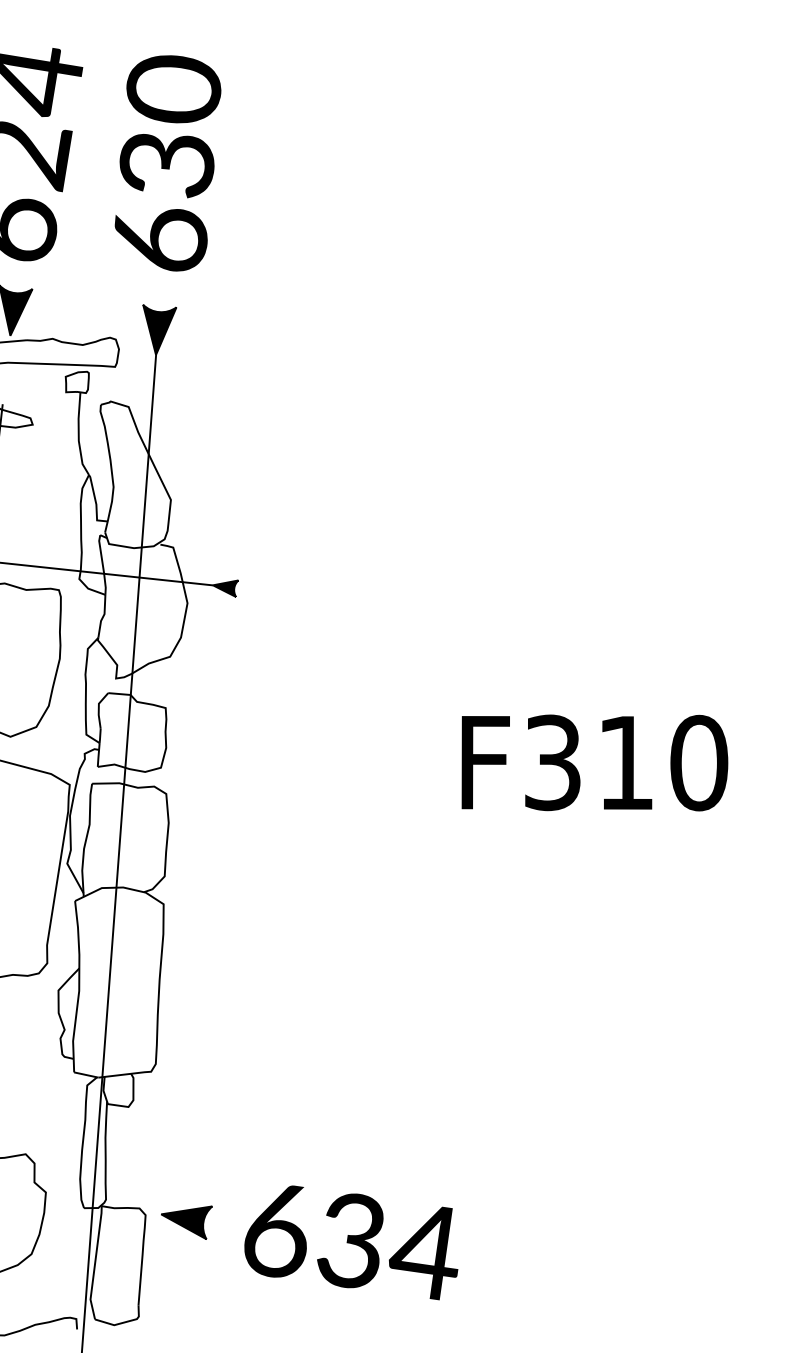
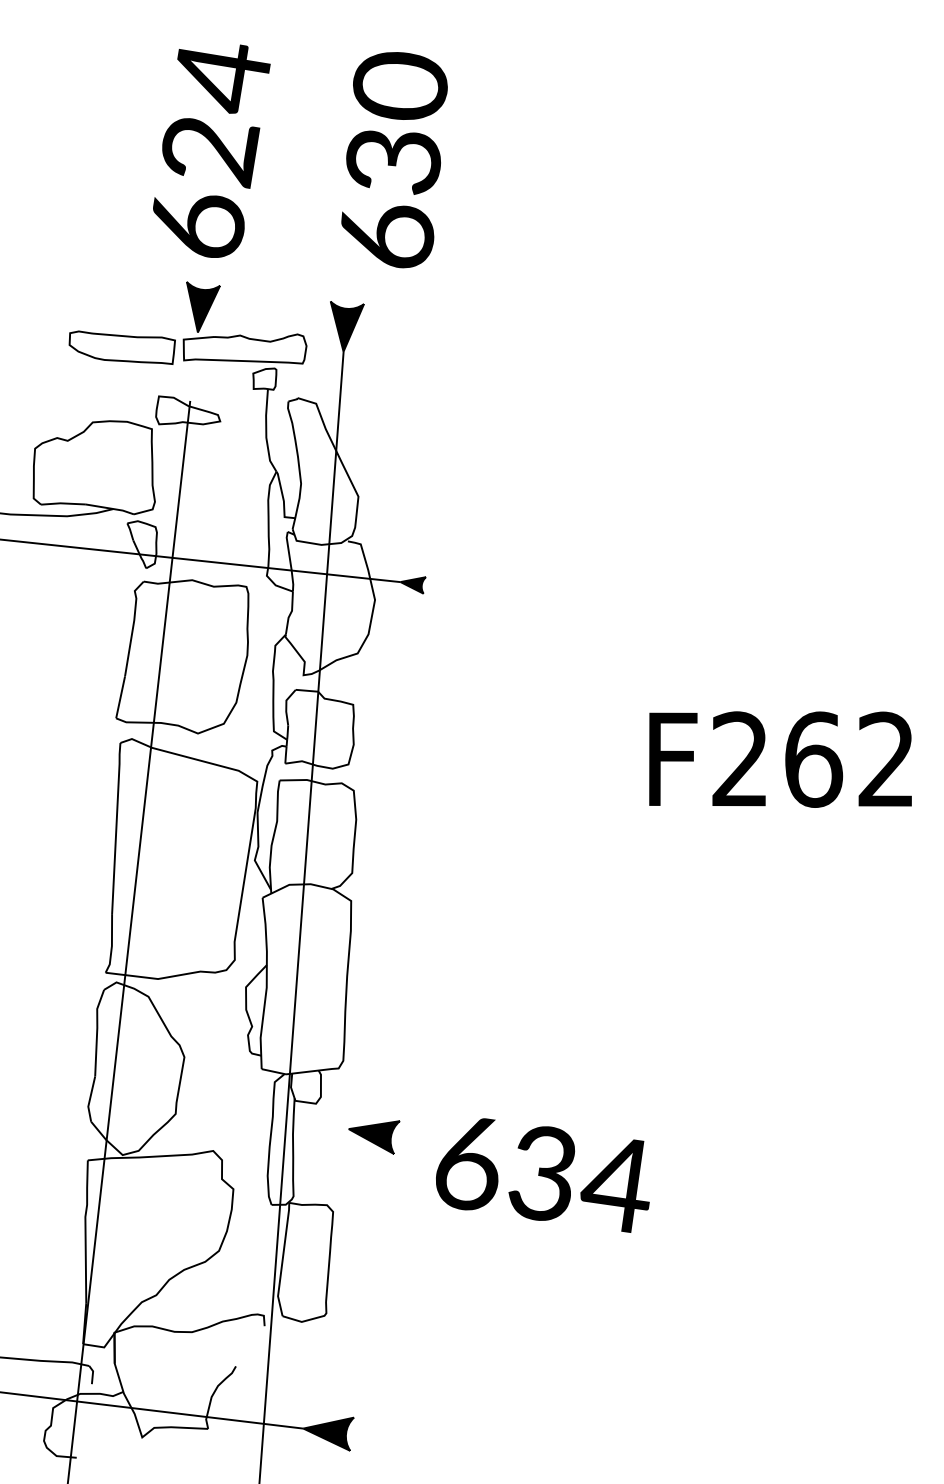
text: (167, 163) -> (394, 160), moved
text: (625, 762) -> (813, 759), F310 -> F262
part: (186, 1222) -> (374, 1137), moved
text: (350, 1242) -> (542, 1175), moved

